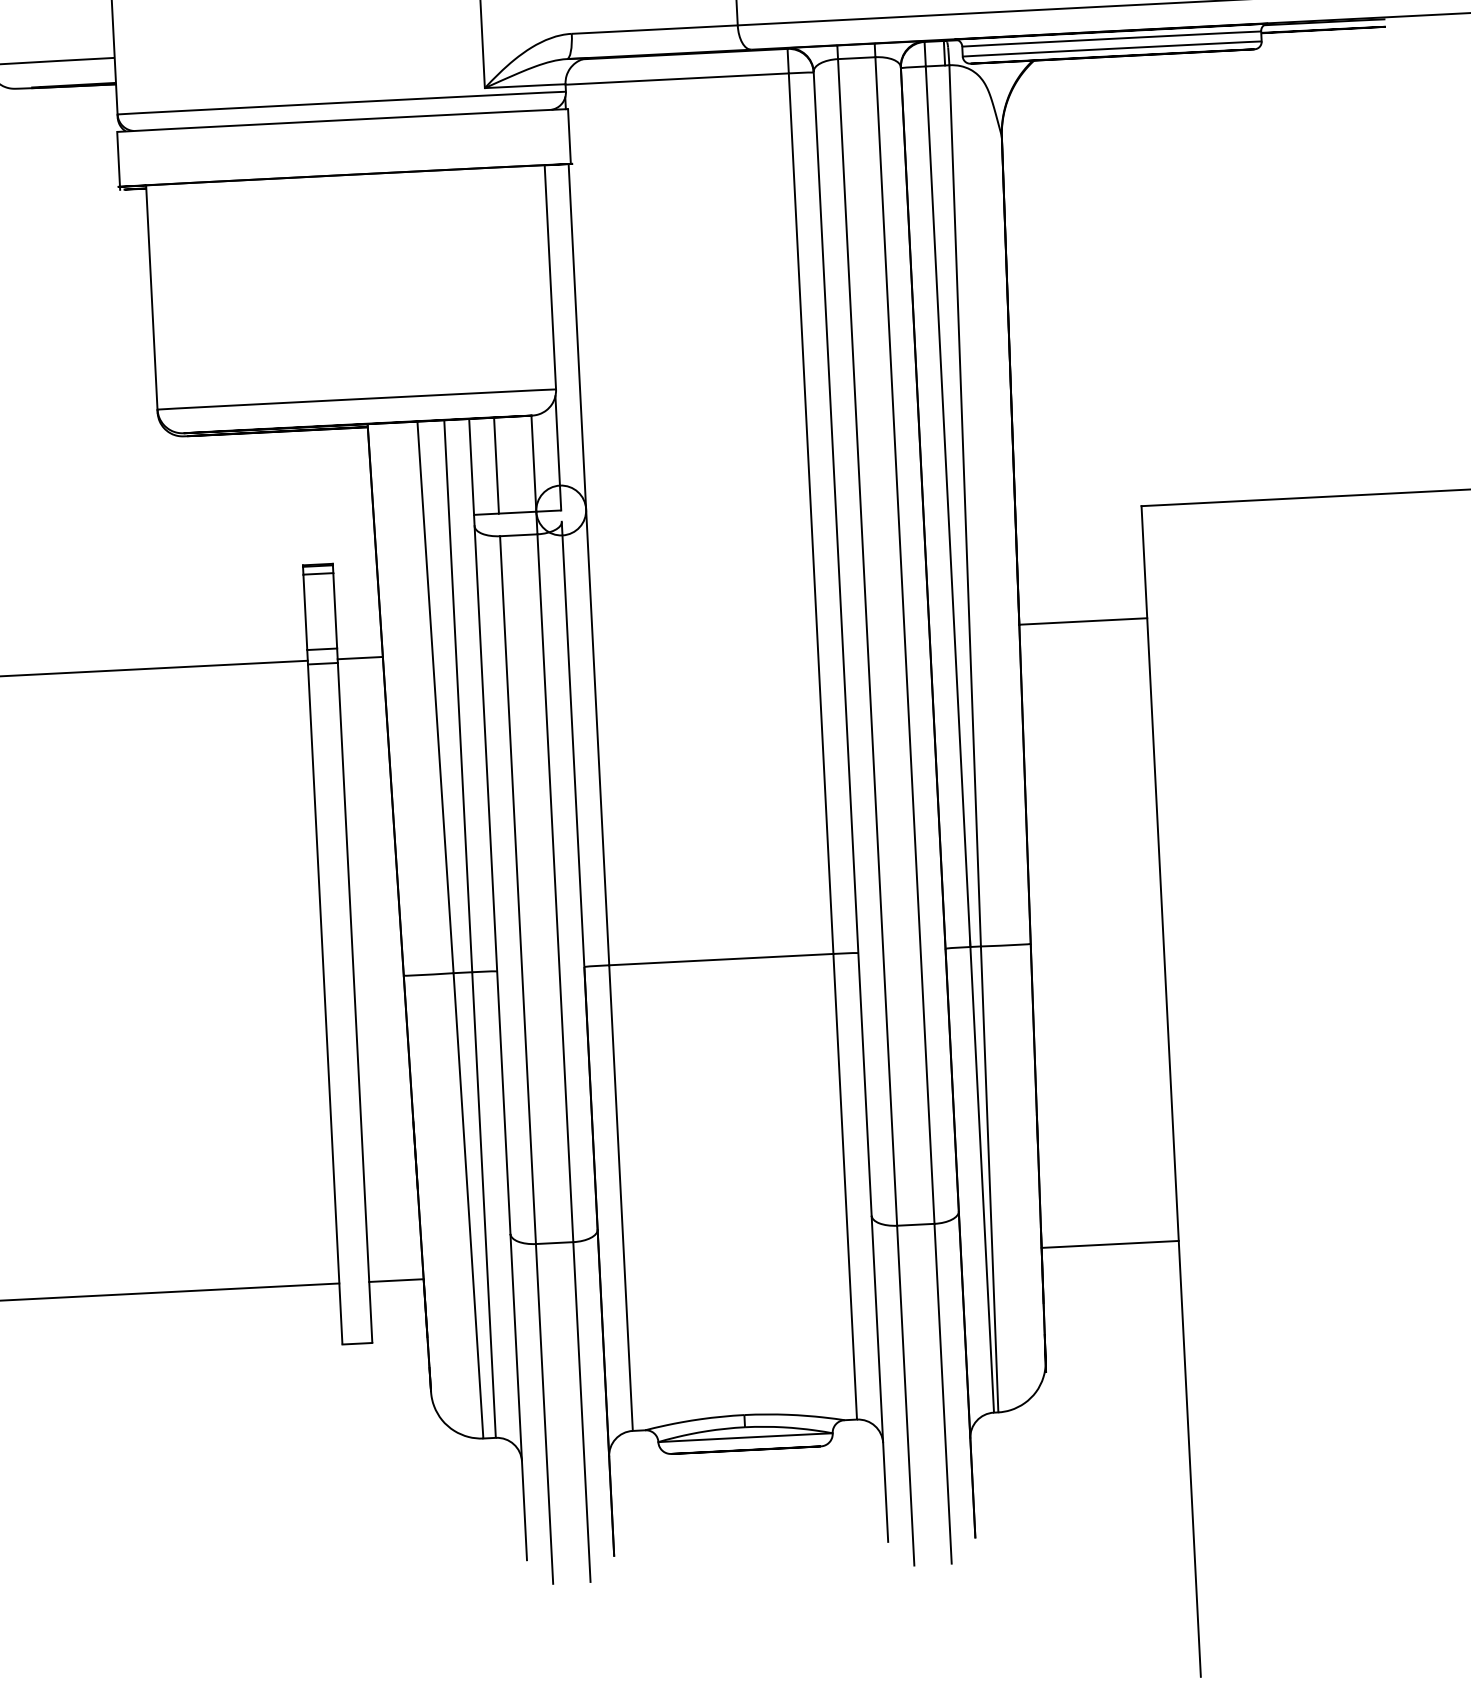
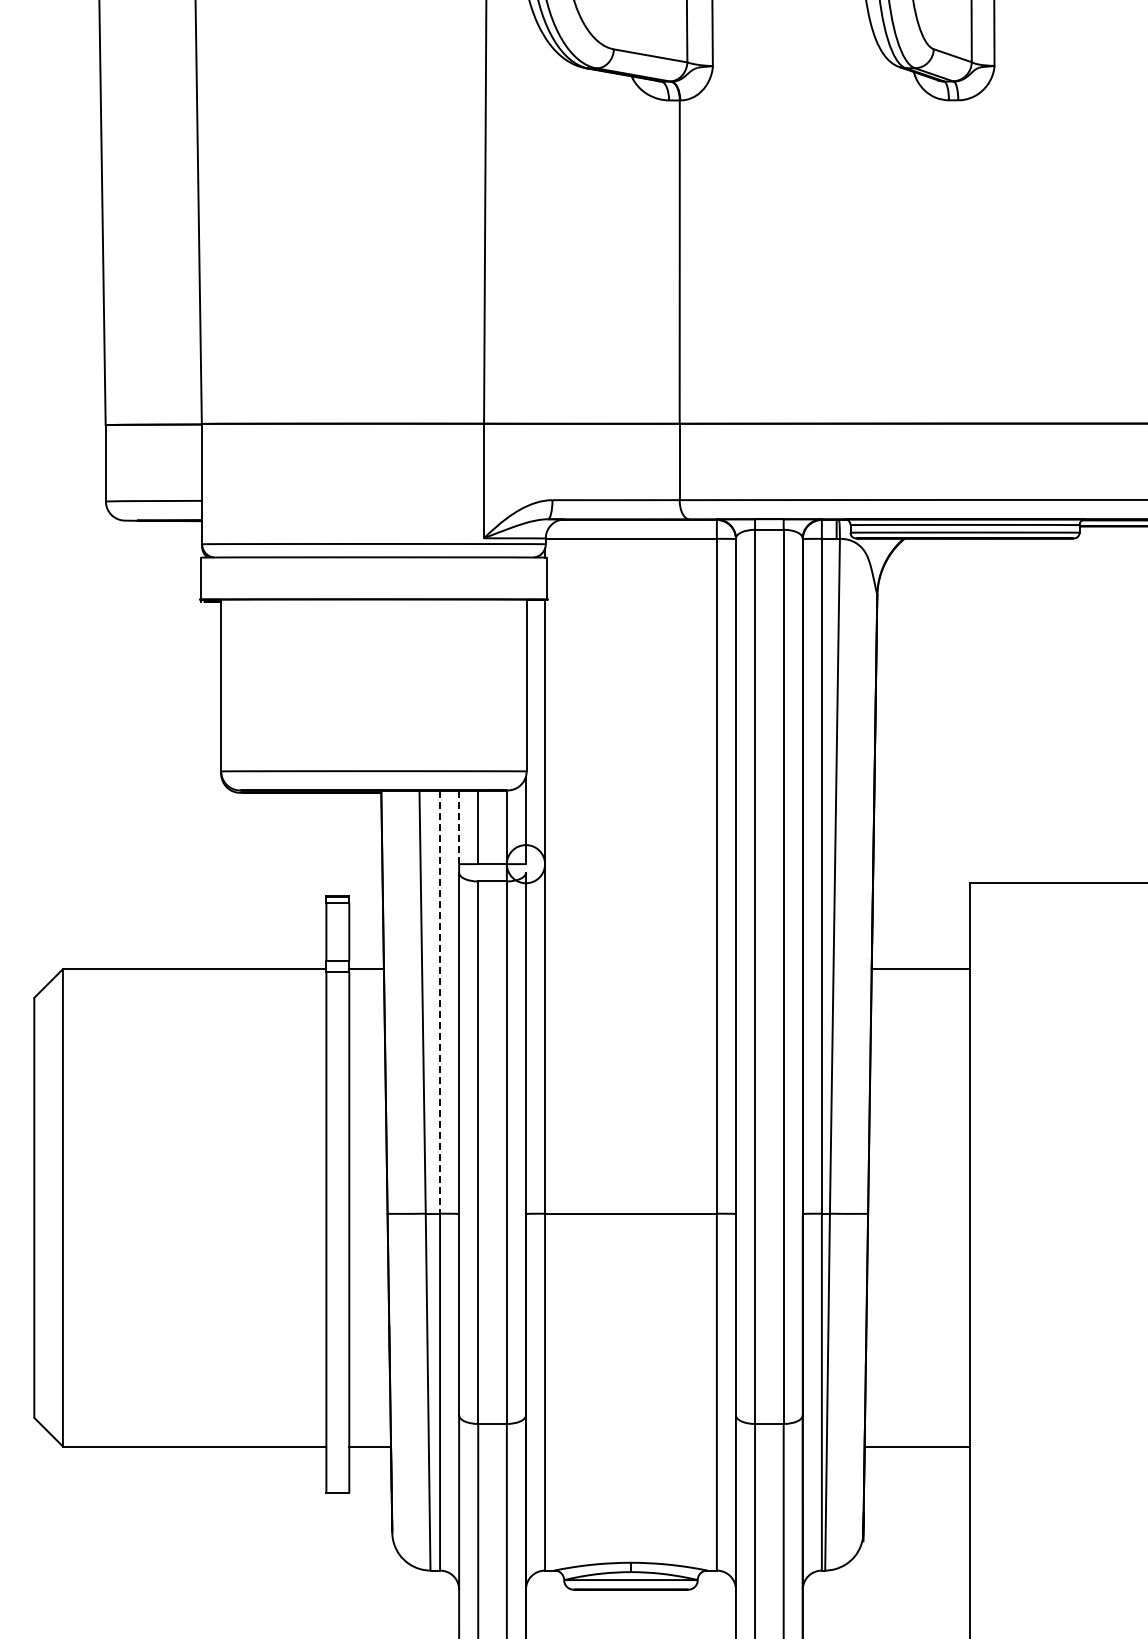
line: (472, 467) -> (459, 827), solid -> dashed
line: (458, 696) -> (440, 1002), solid -> dashed

